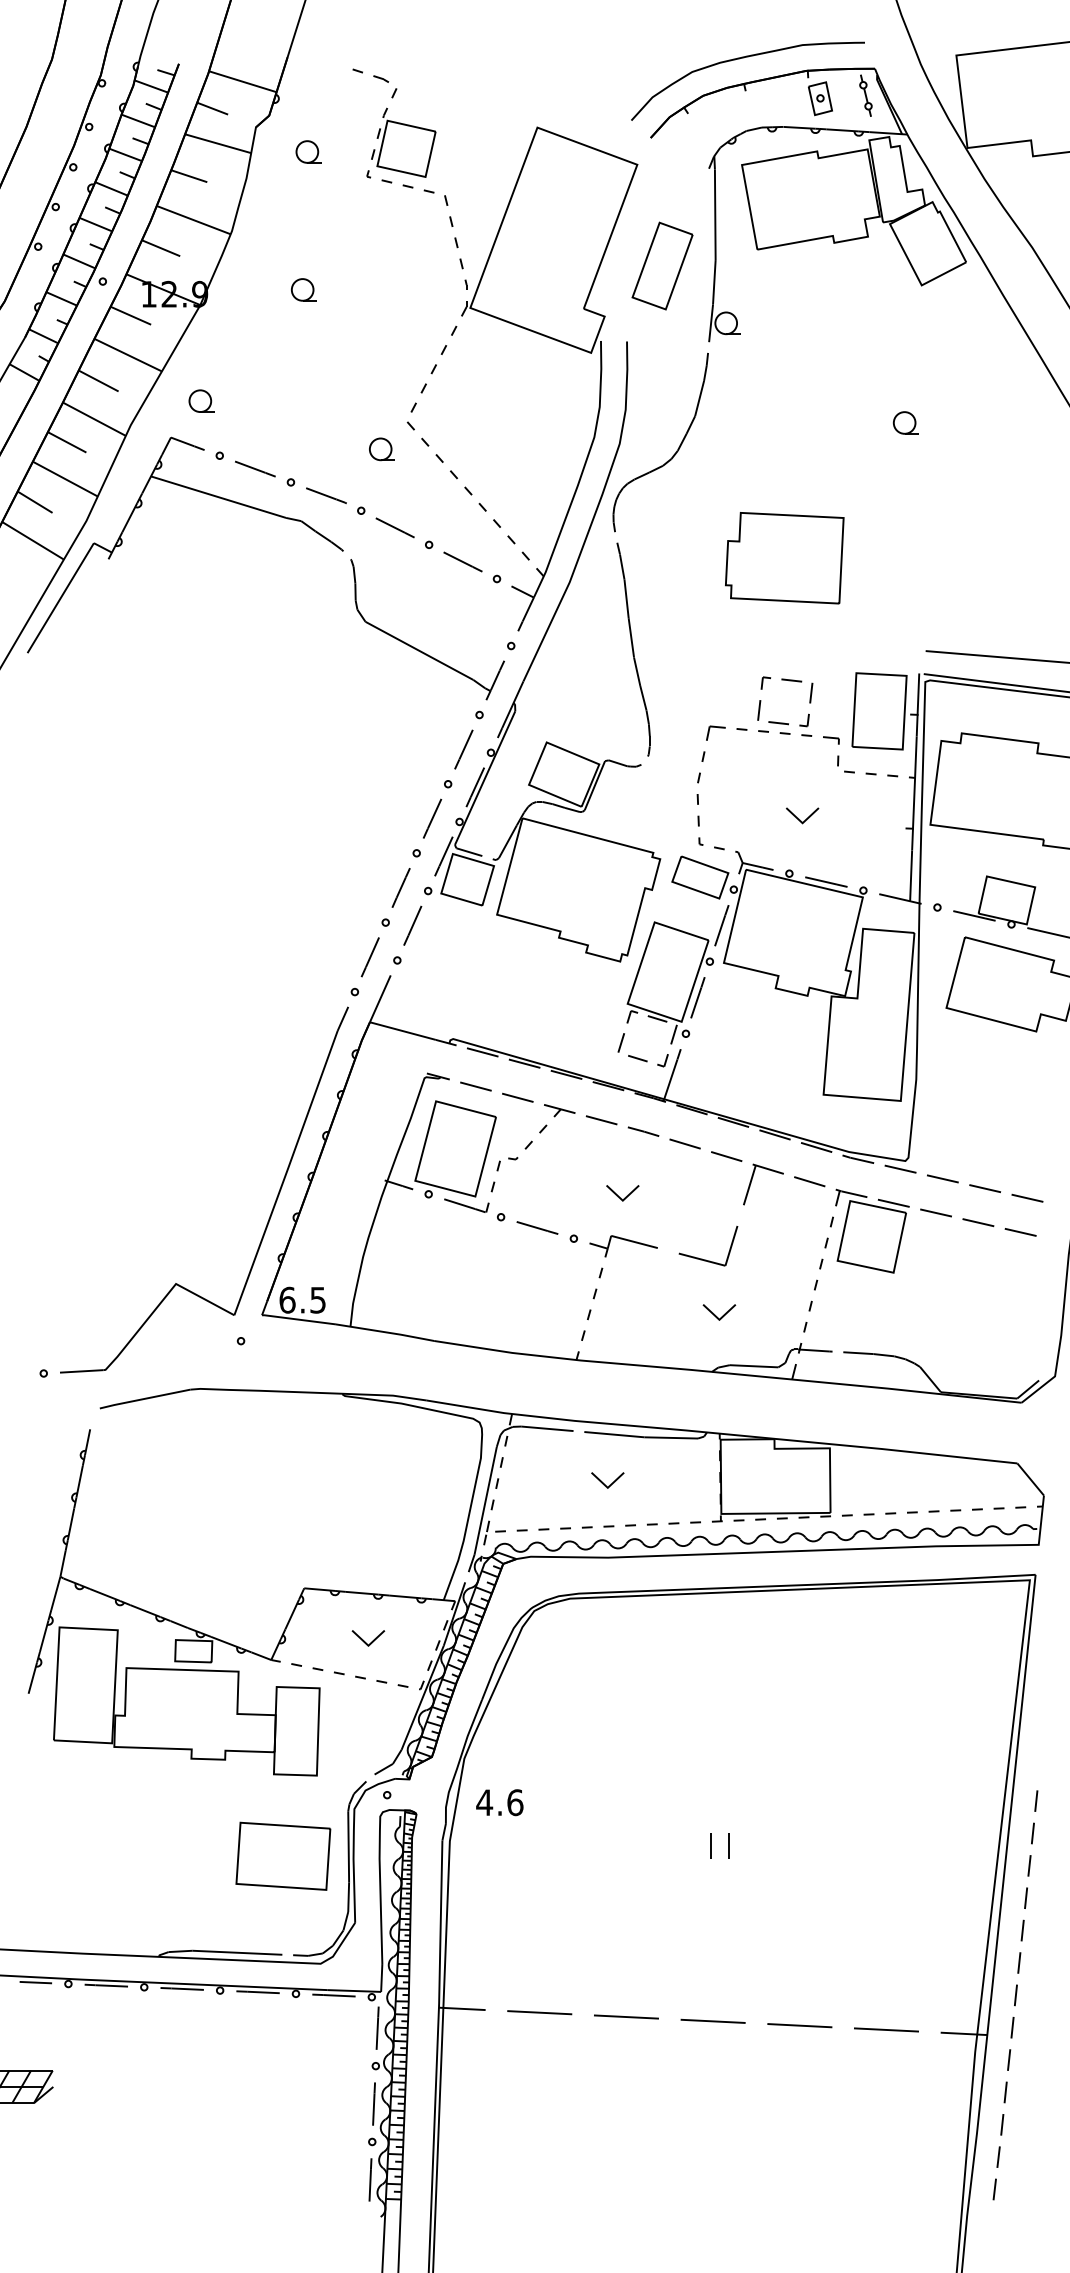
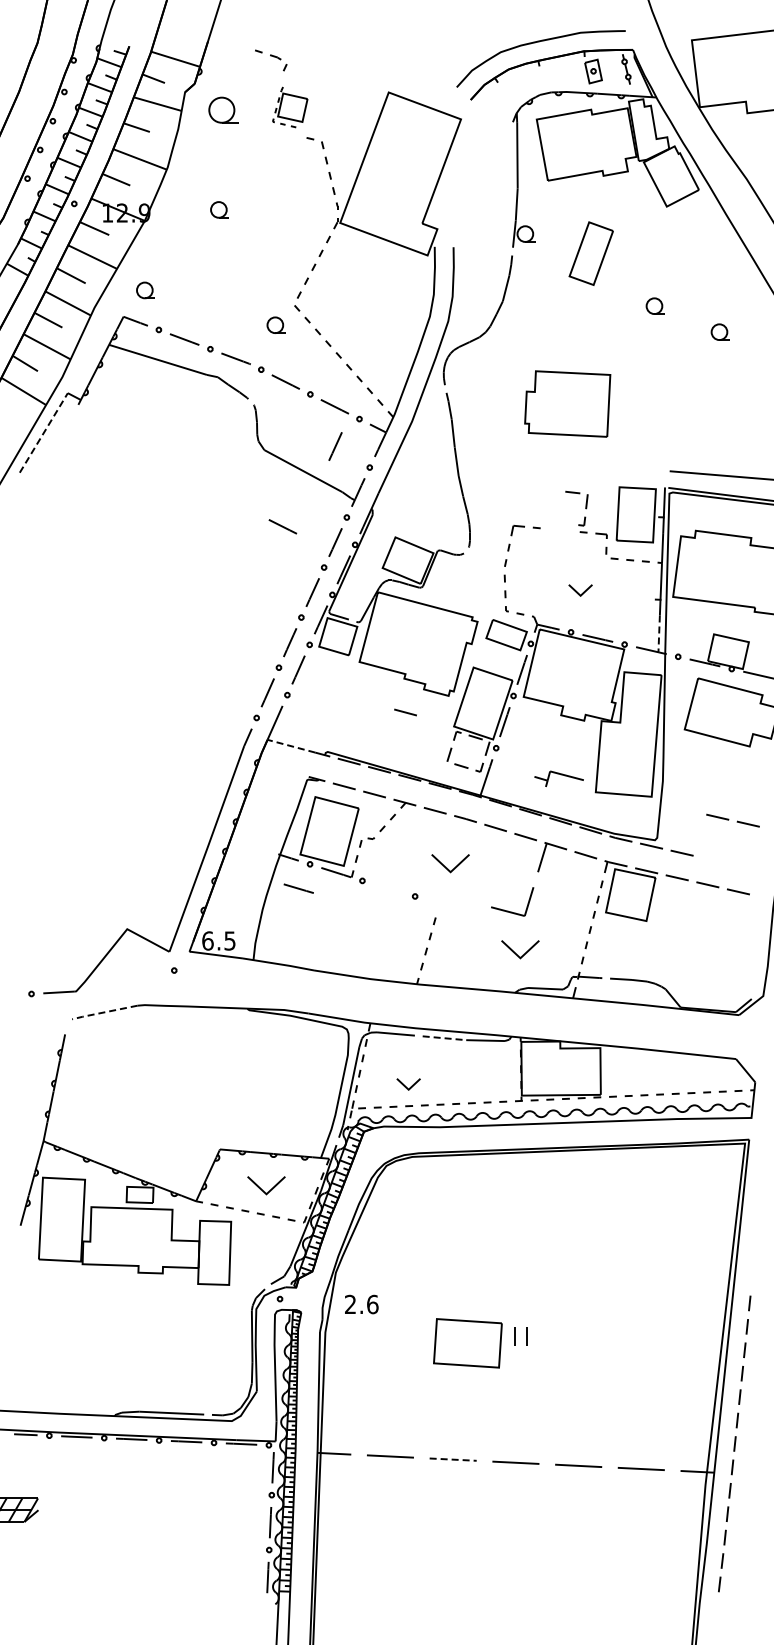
part: (400, 148) -> (289, 107), size x0.7
part: (307, 151) -> (222, 109), size x1.6
part: (661, 265) -> (590, 253), moved
part: (994, 457) -> (719, 331), added
line: (61, 597) -> (44, 432), solid -> dashed
line: (463, 616) -> (335, 446), added
part: (760, 705) -> (550, 510), removed
line: (390, 727) -> (282, 526), added
line: (911, 876) -> (659, 634), solid -> dashed
line: (560, 984) -> (405, 712), added
line: (403, 1031) -> (291, 746), solid -> dashed
line: (1001, 1191) -> (729, 819), moved
part: (622, 1193) -> (450, 863), size x1.6
line: (537, 1227) -> (298, 888), moved
part: (622, 1245) -> (558, 778), moved
part: (719, 1312) -> (520, 949), size x1.6
line: (143, 1399) -> (103, 1012), solid -> dashed
line: (614, 1435) -> (444, 1038), solid -> dashed
part: (607, 1480) -> (408, 1084), moved
part: (368, 1638) -> (266, 1185), size x1.6
text: (484, 1801) -> (350, 1303), 4.6 -> 2.6
part: (282, 1856) -> (467, 1343), moved
line: (626, 2016) -> (453, 1459), solid -> dashed

